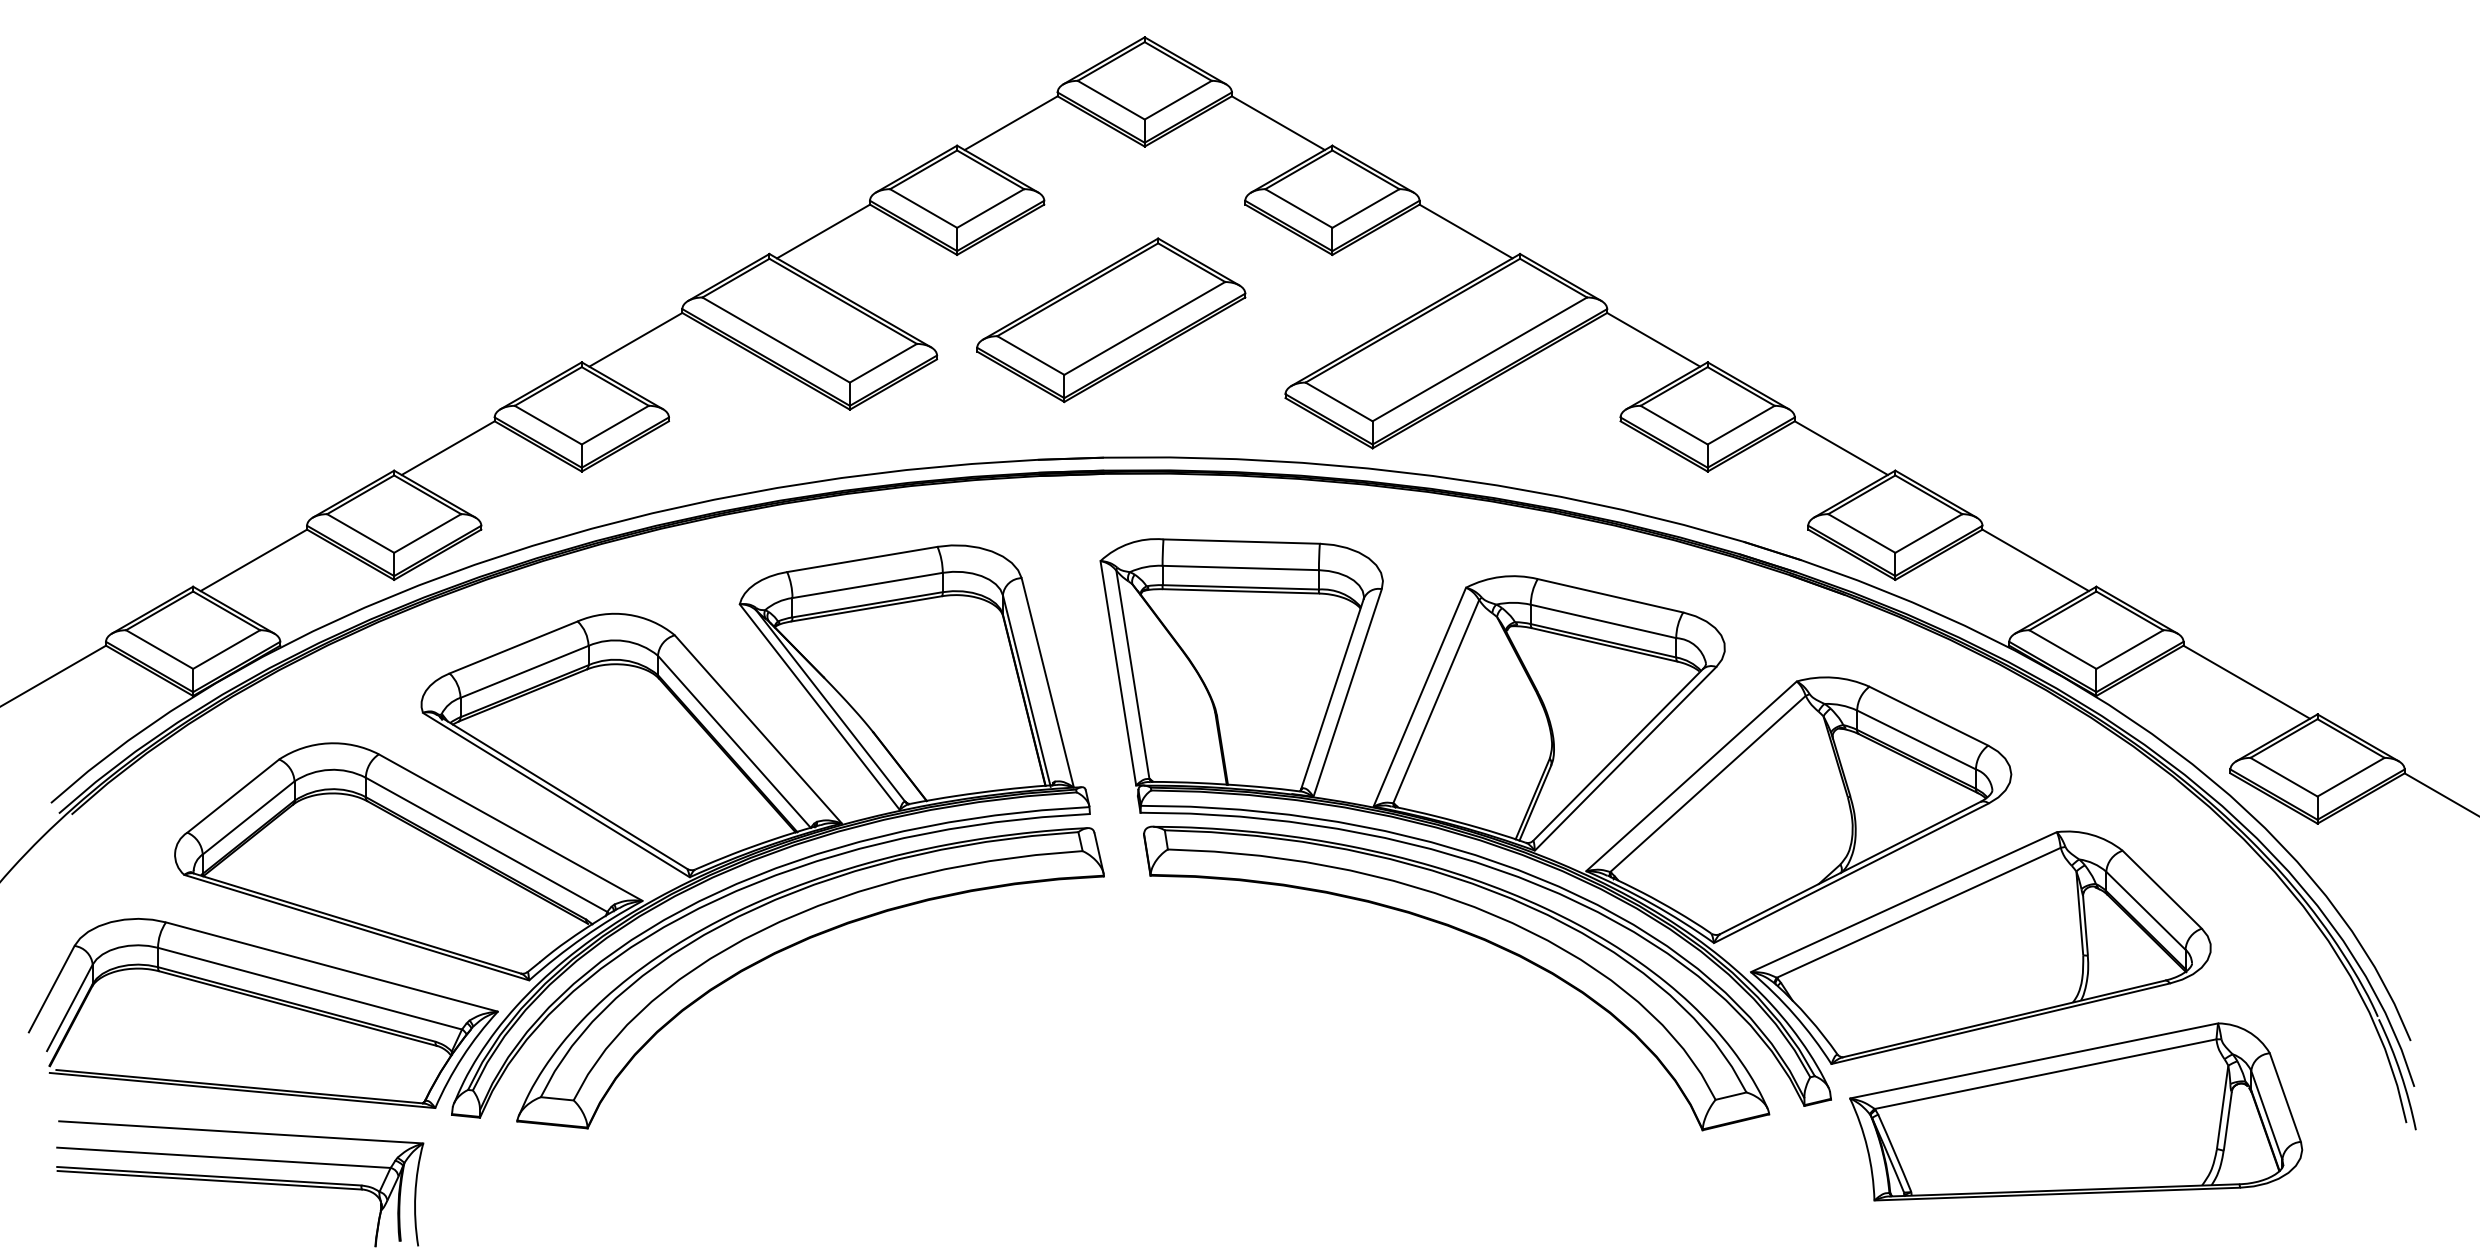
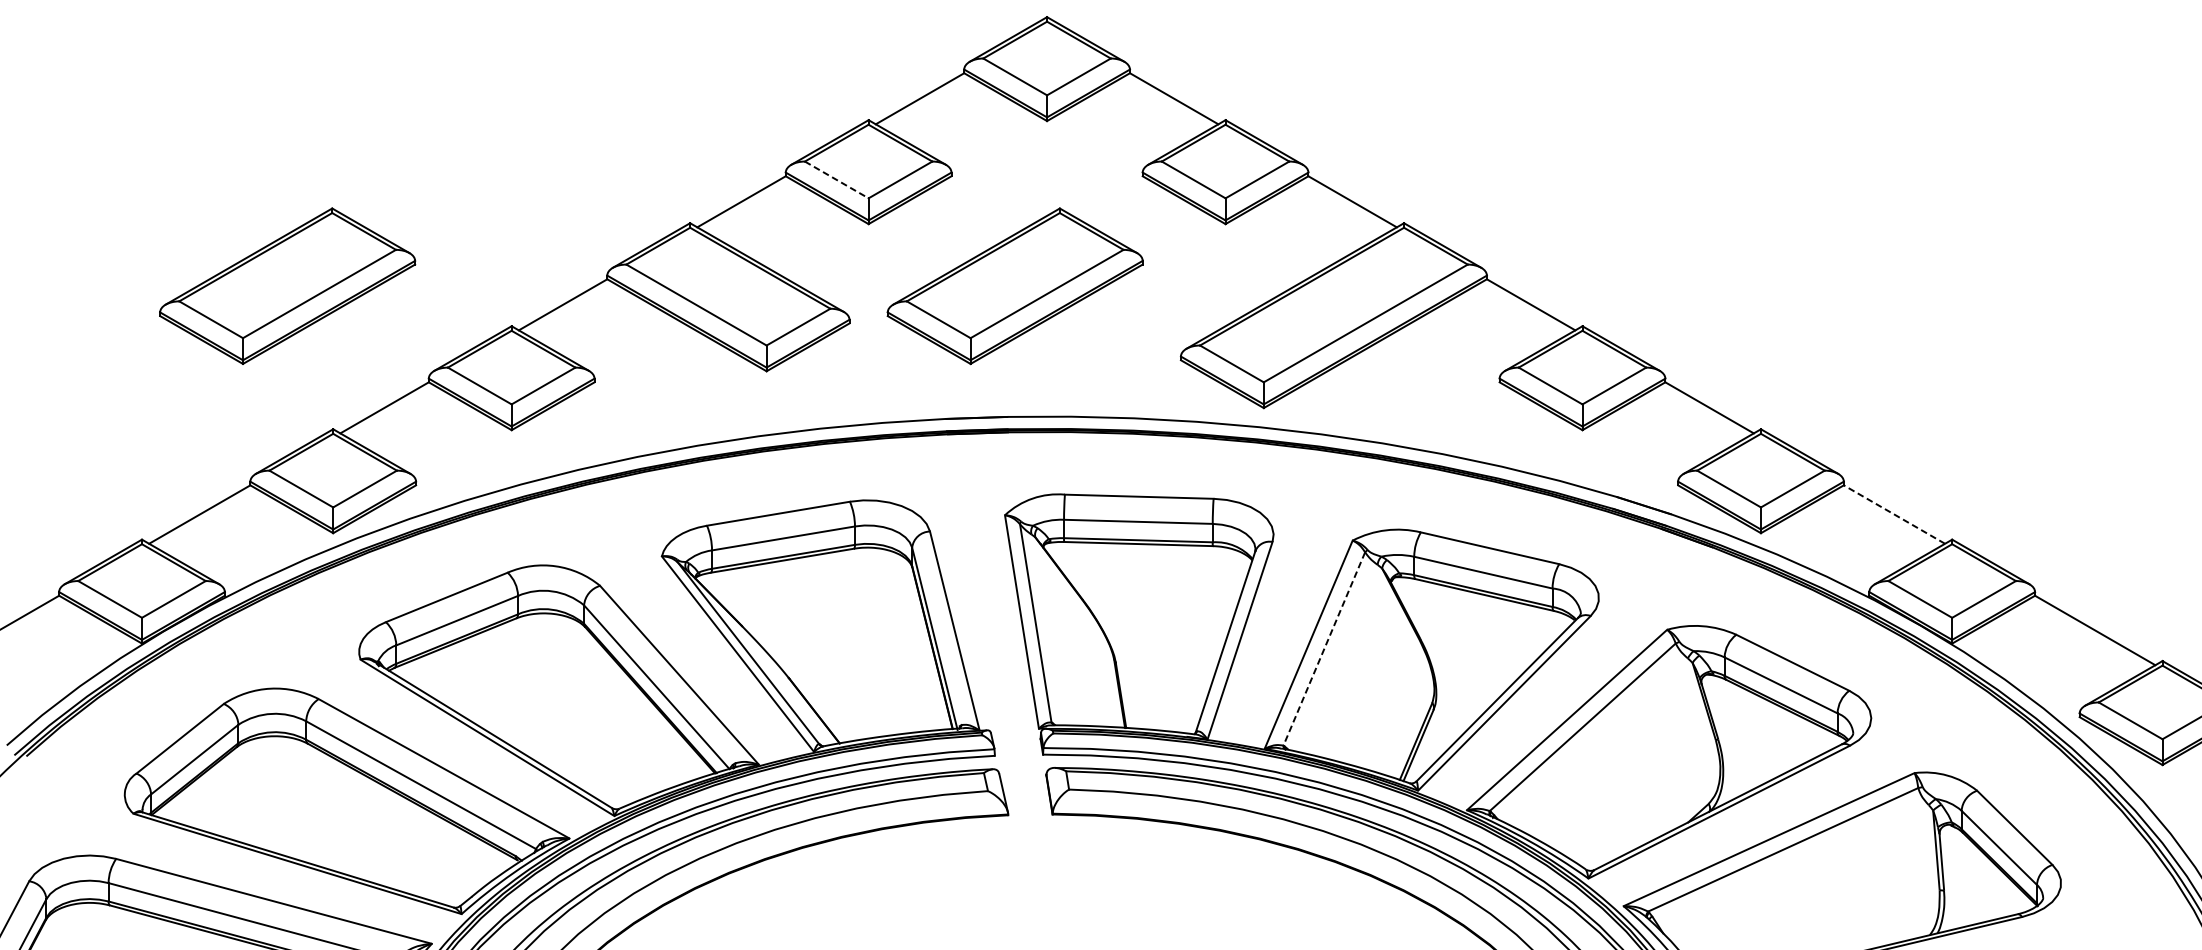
line: (923, 208) -> (836, 179), solid -> dashed
part: (346, 320) -> (287, 286), added
line: (2035, 560) -> (1894, 514), solid -> dashed
line: (1436, 702) -> (1324, 649), solid -> dashed

